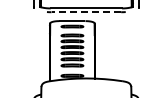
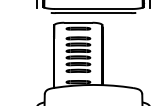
line: (86, 12) -> (93, 13), dashed -> solid

